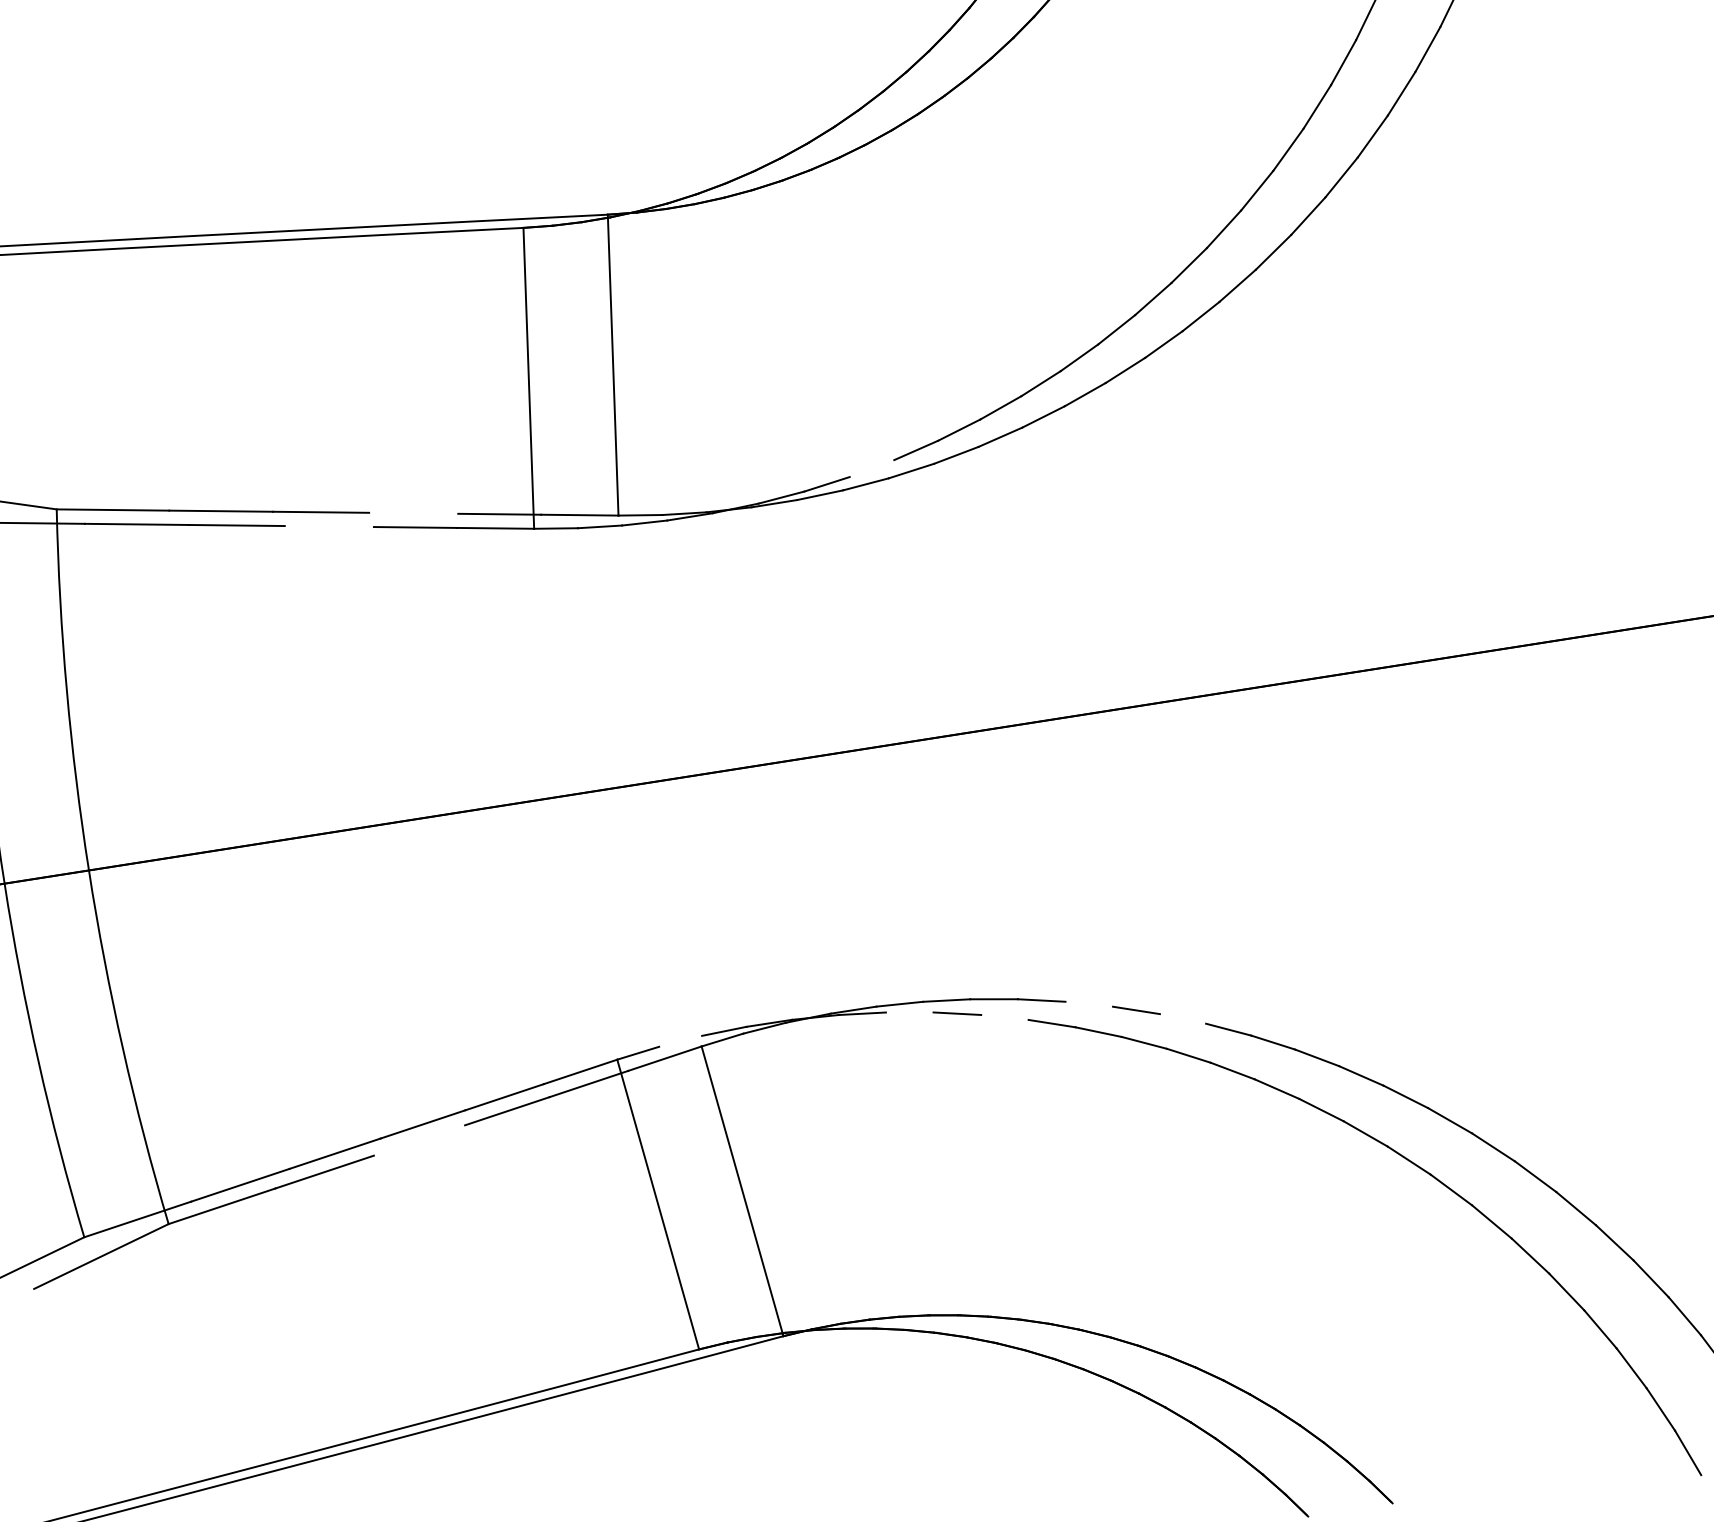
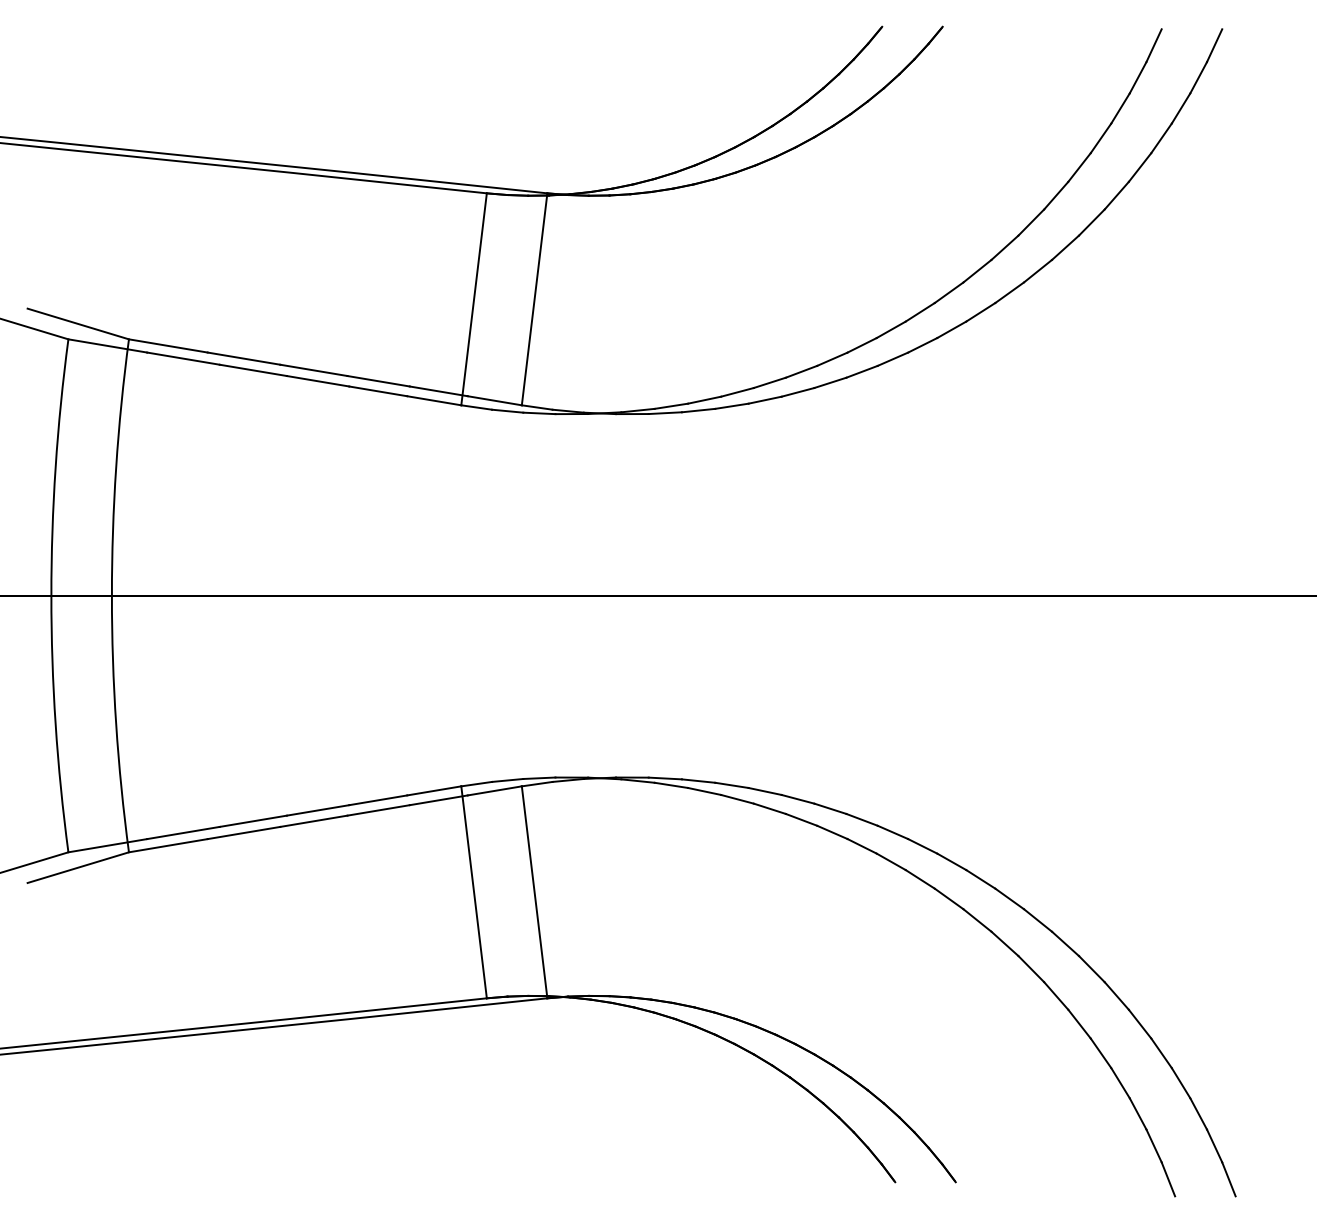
line: (871, 467) -> (704, 399), added
line: (413, 513) -> (378, 381), added
line: (328, 526) -> (317, 381), added
line: (1088, 1003) -> (797, 798), added
line: (909, 1011) -> (671, 784), added
line: (1004, 1016) -> (737, 798), added
line: (1182, 1018) -> (861, 819), added
line: (680, 1040) -> (507, 779), added
line: (418, 1139) -> (313, 820), added

